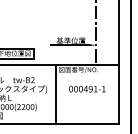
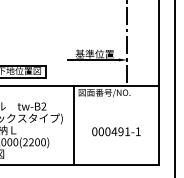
text: (87, 88) -> (116, 130), moved

